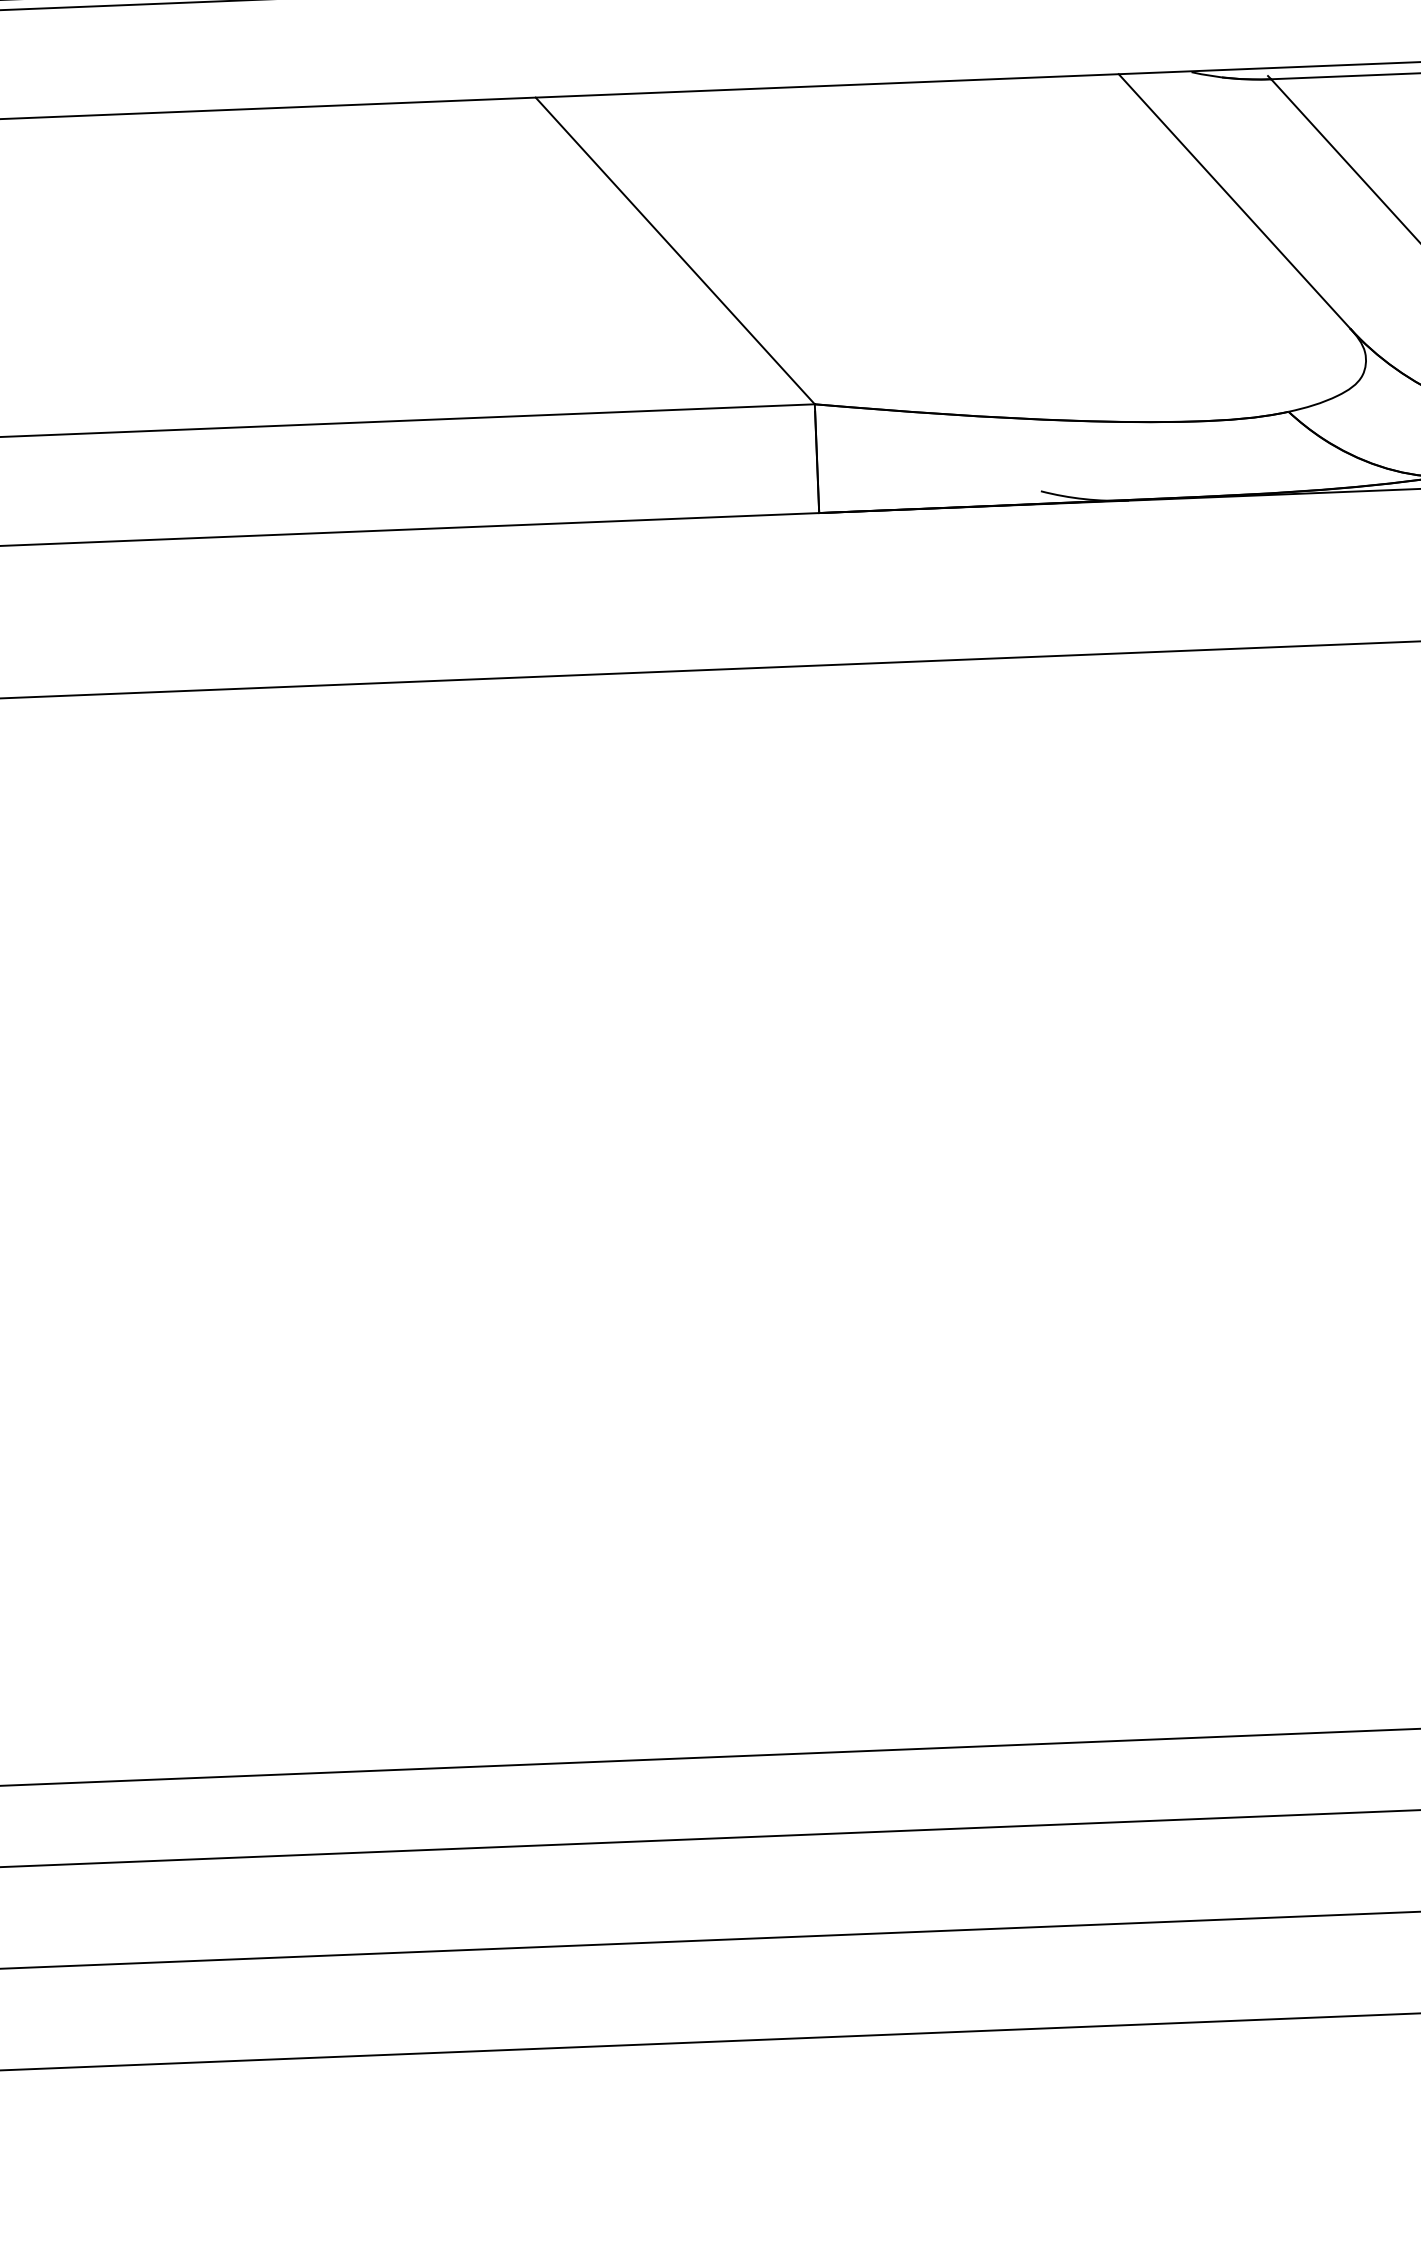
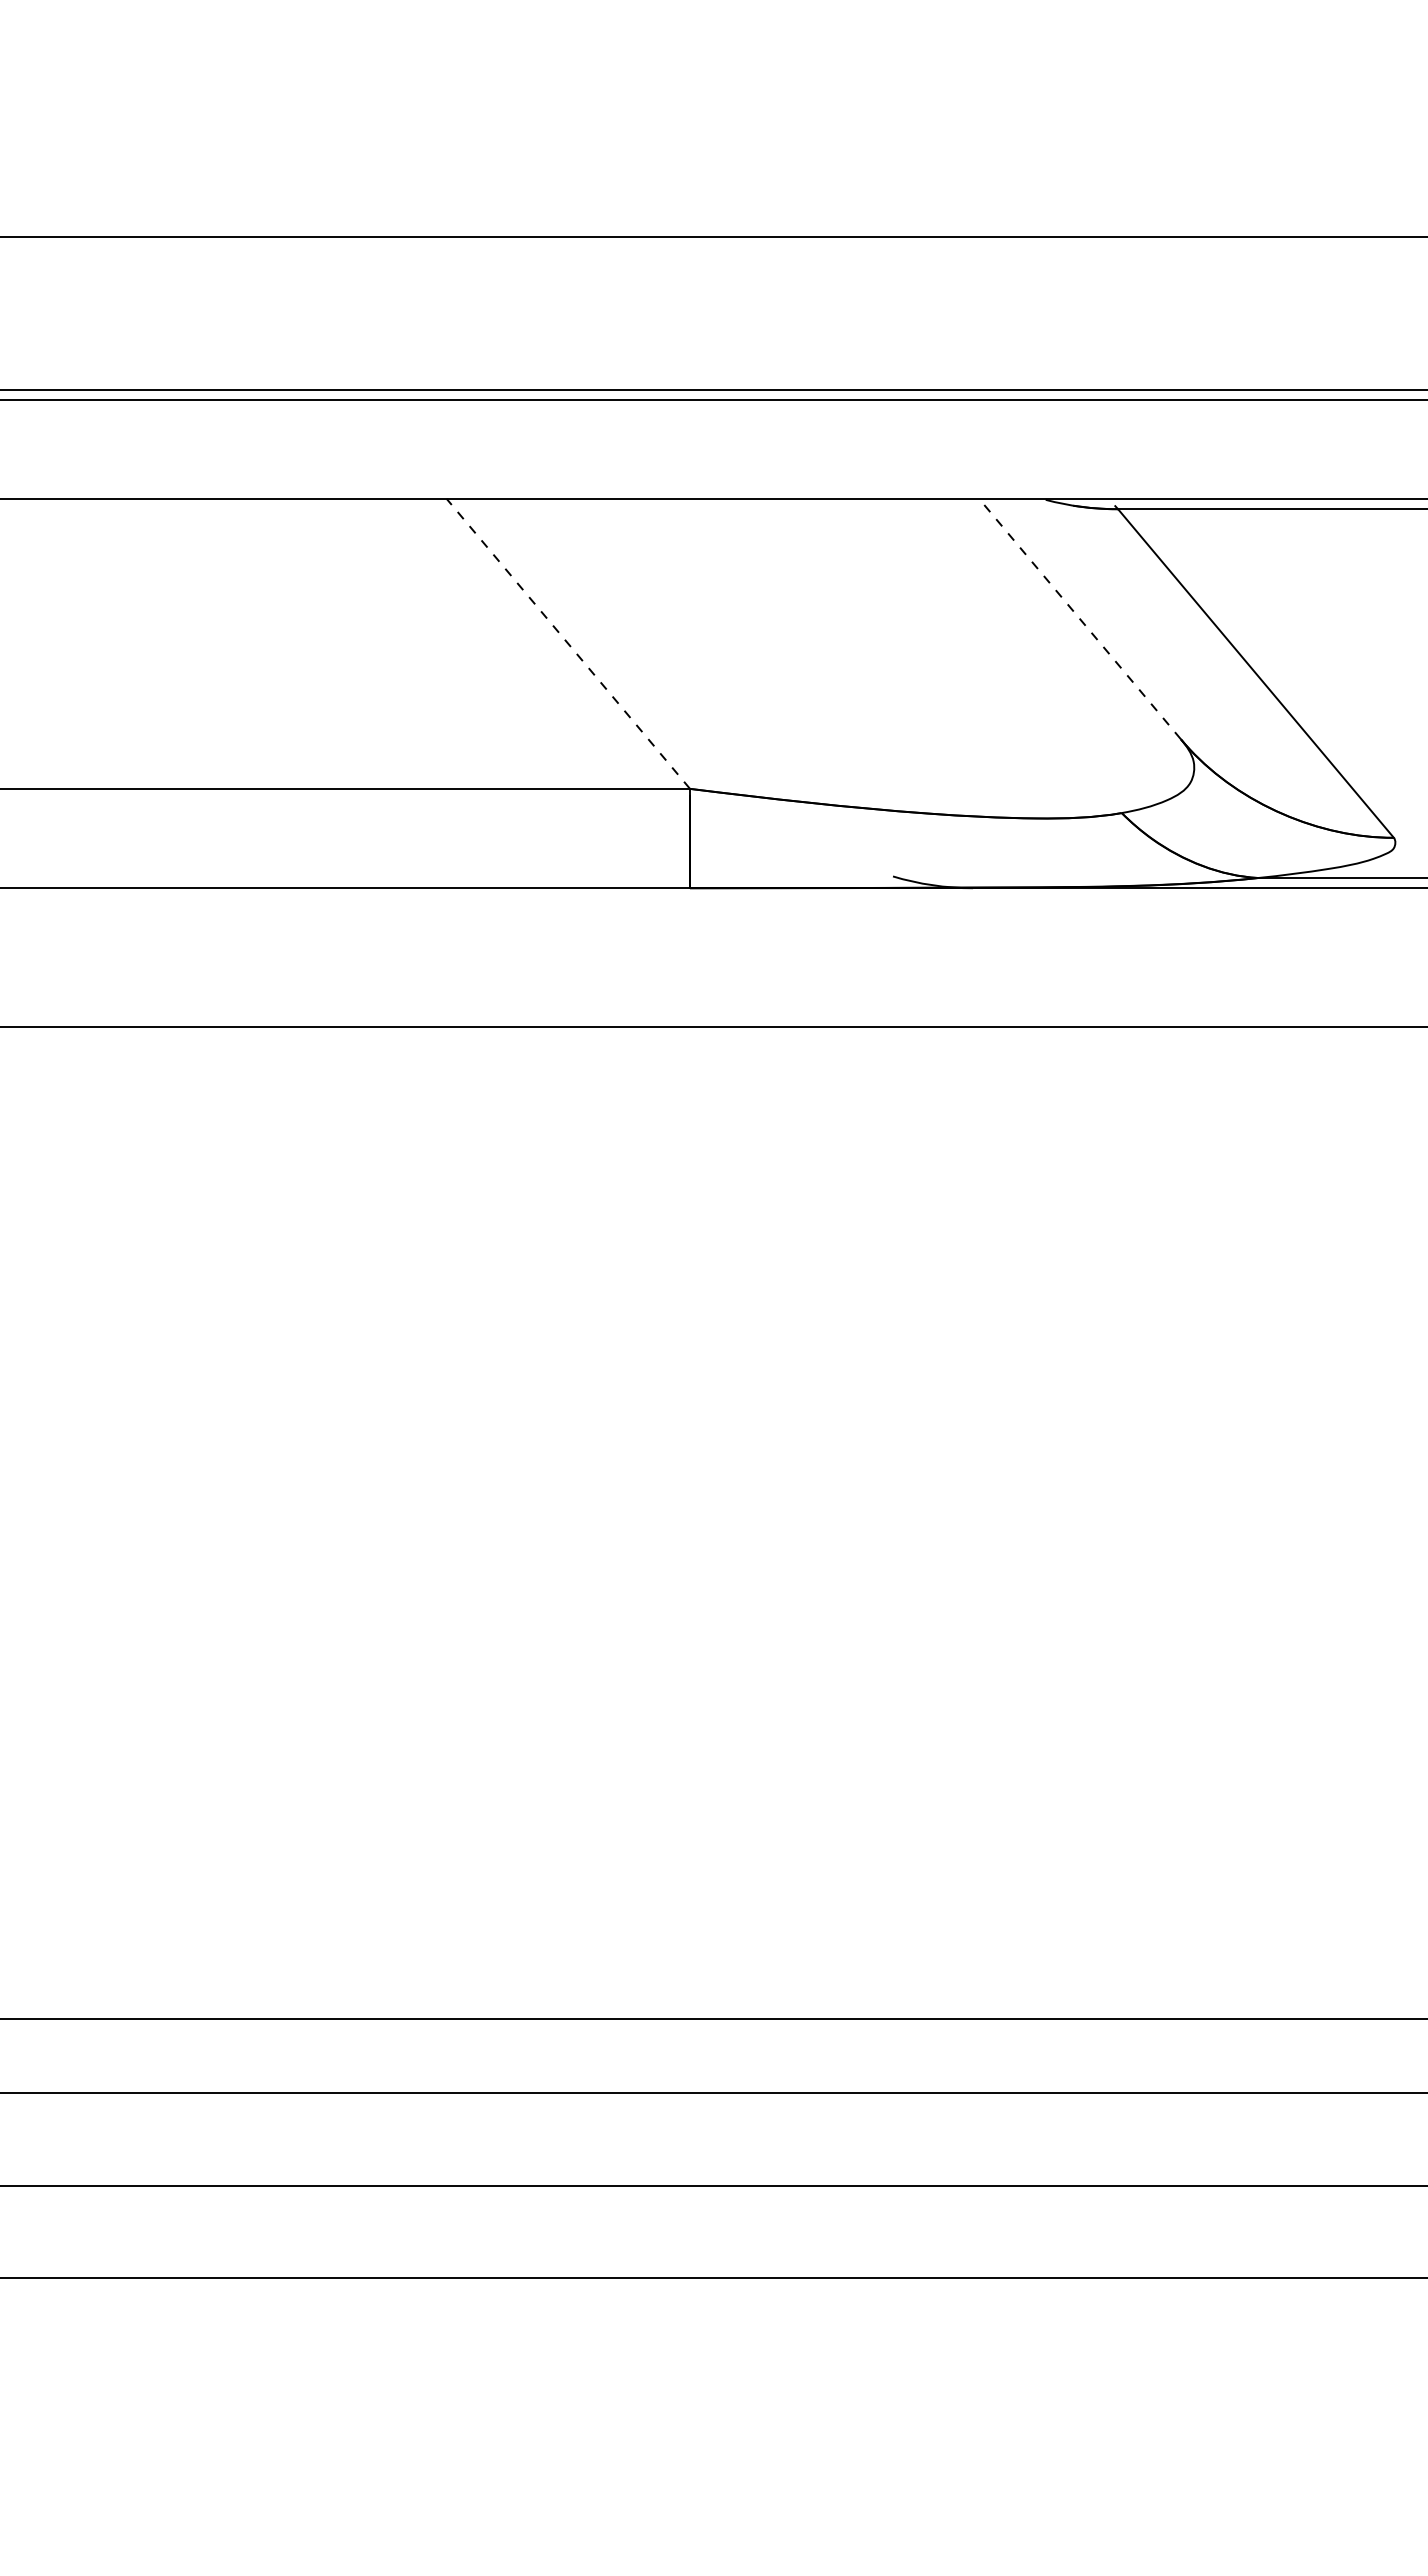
line: (1234, 201) -> (1080, 619), solid -> dashed
line: (675, 250) -> (568, 643), solid -> dashed

